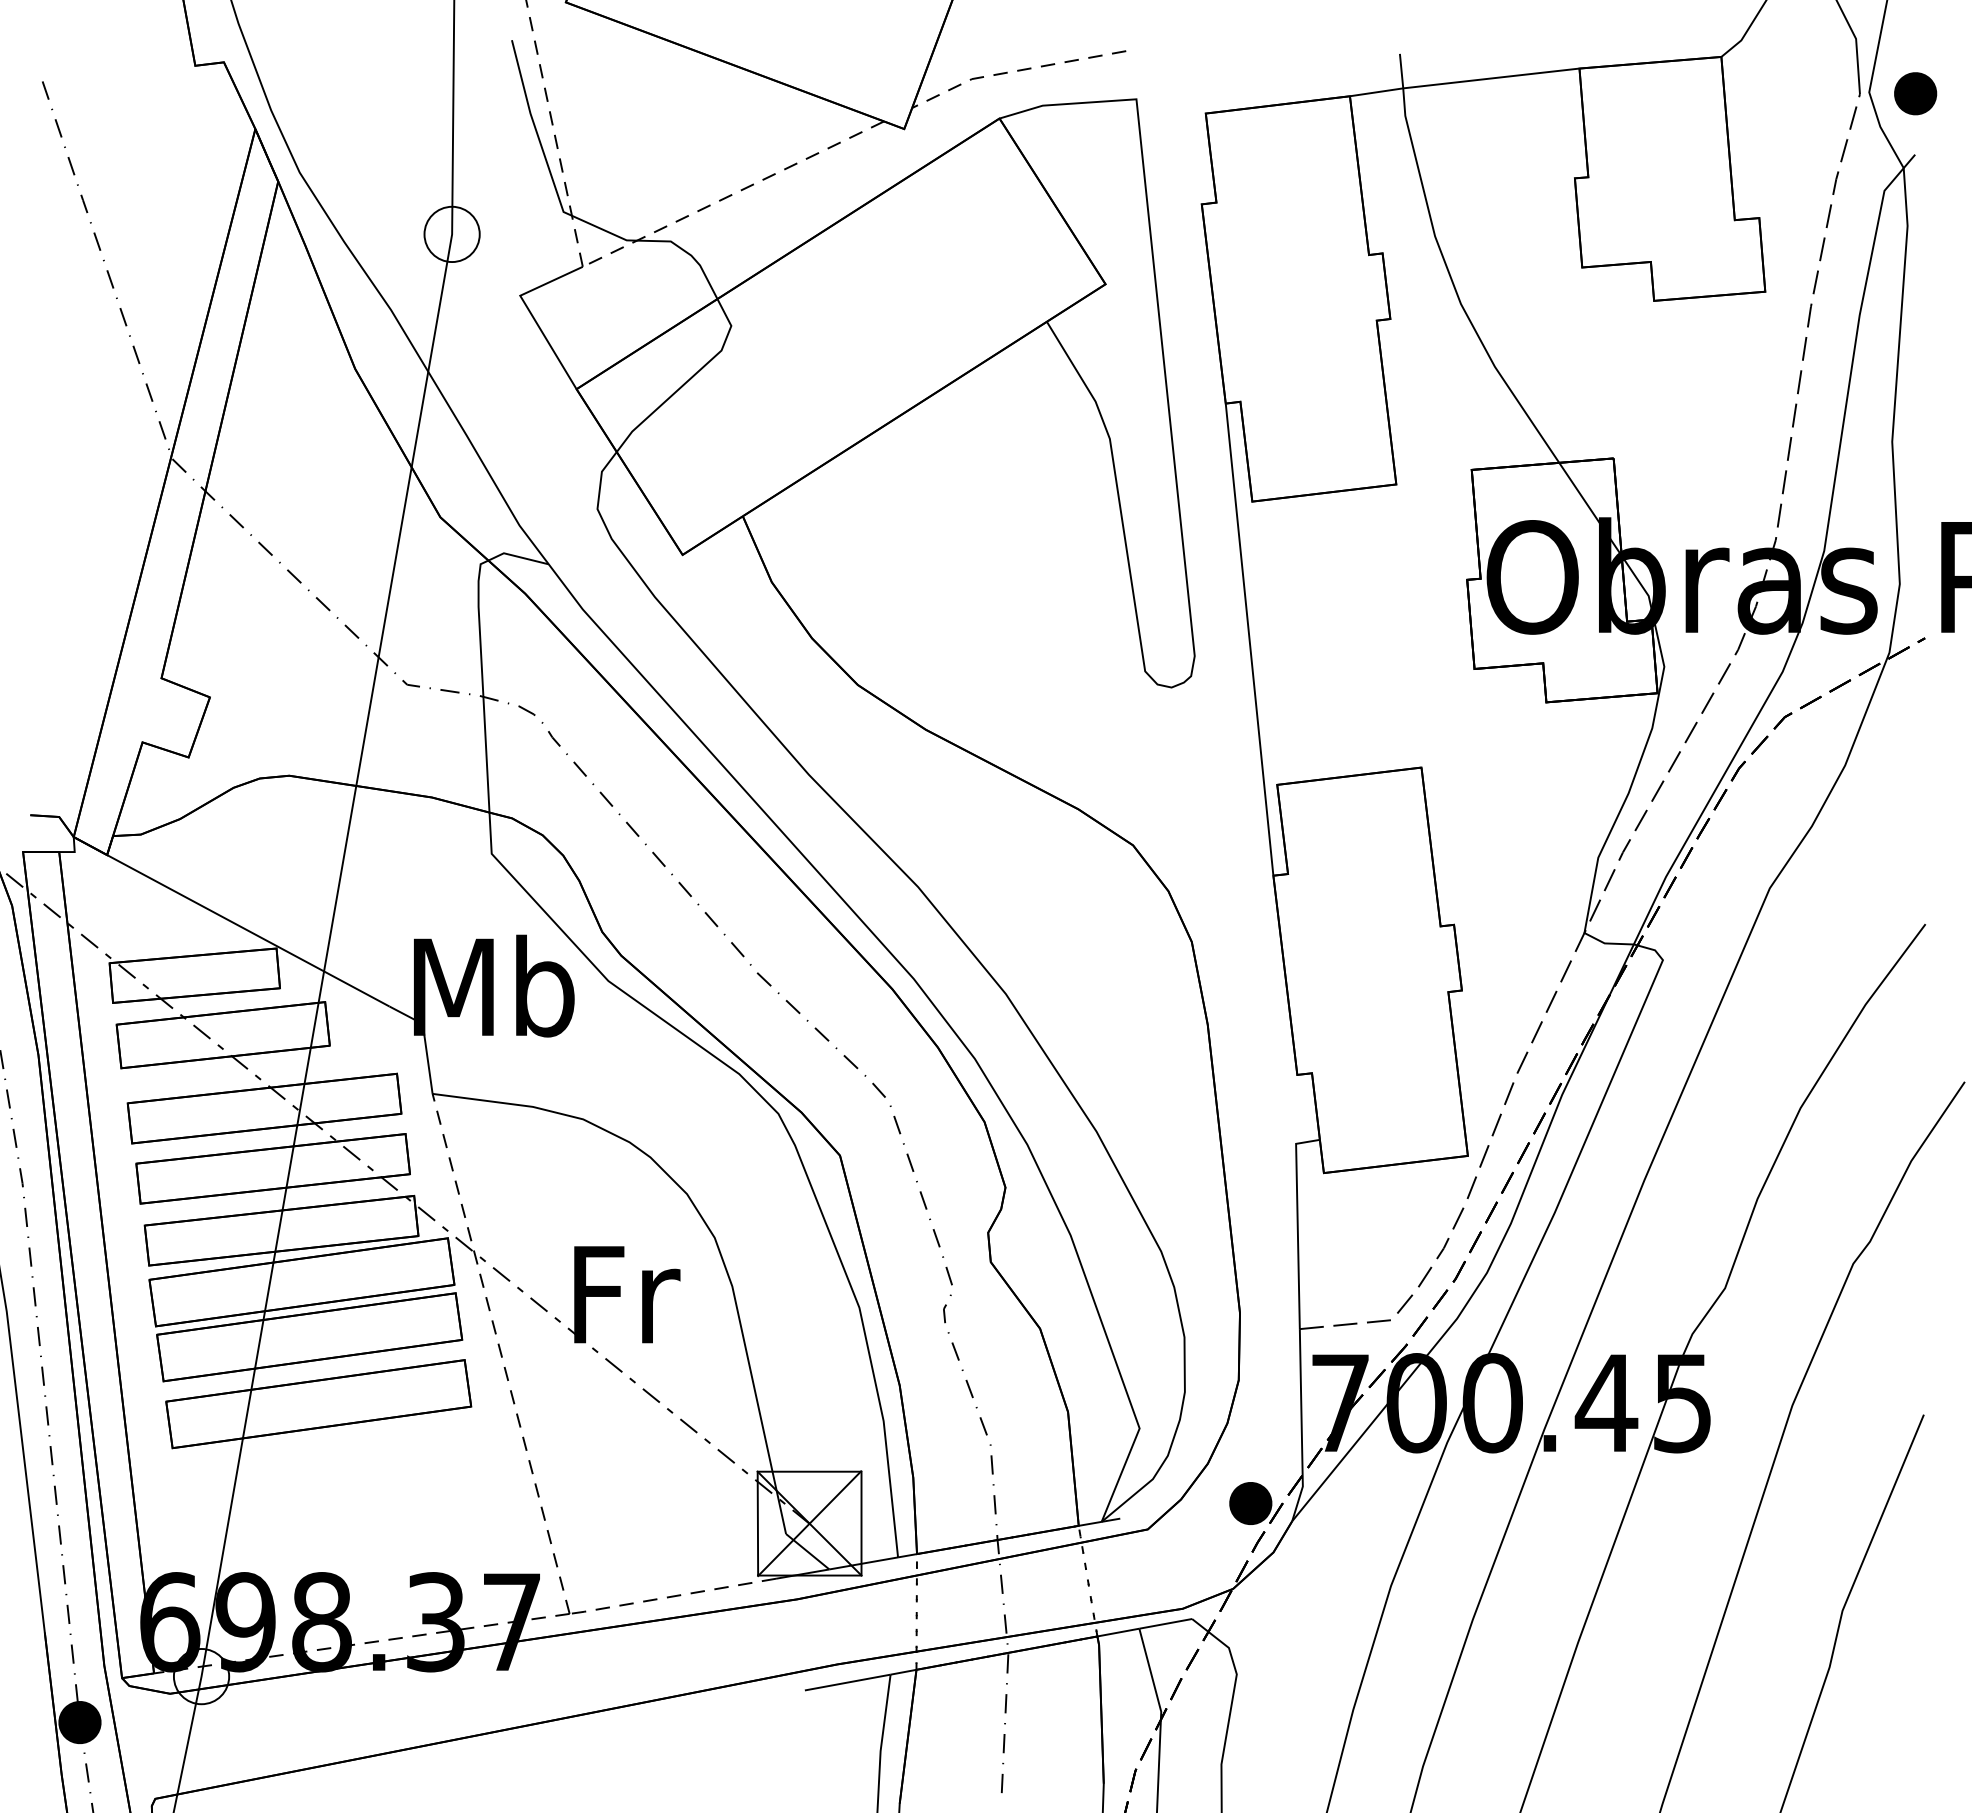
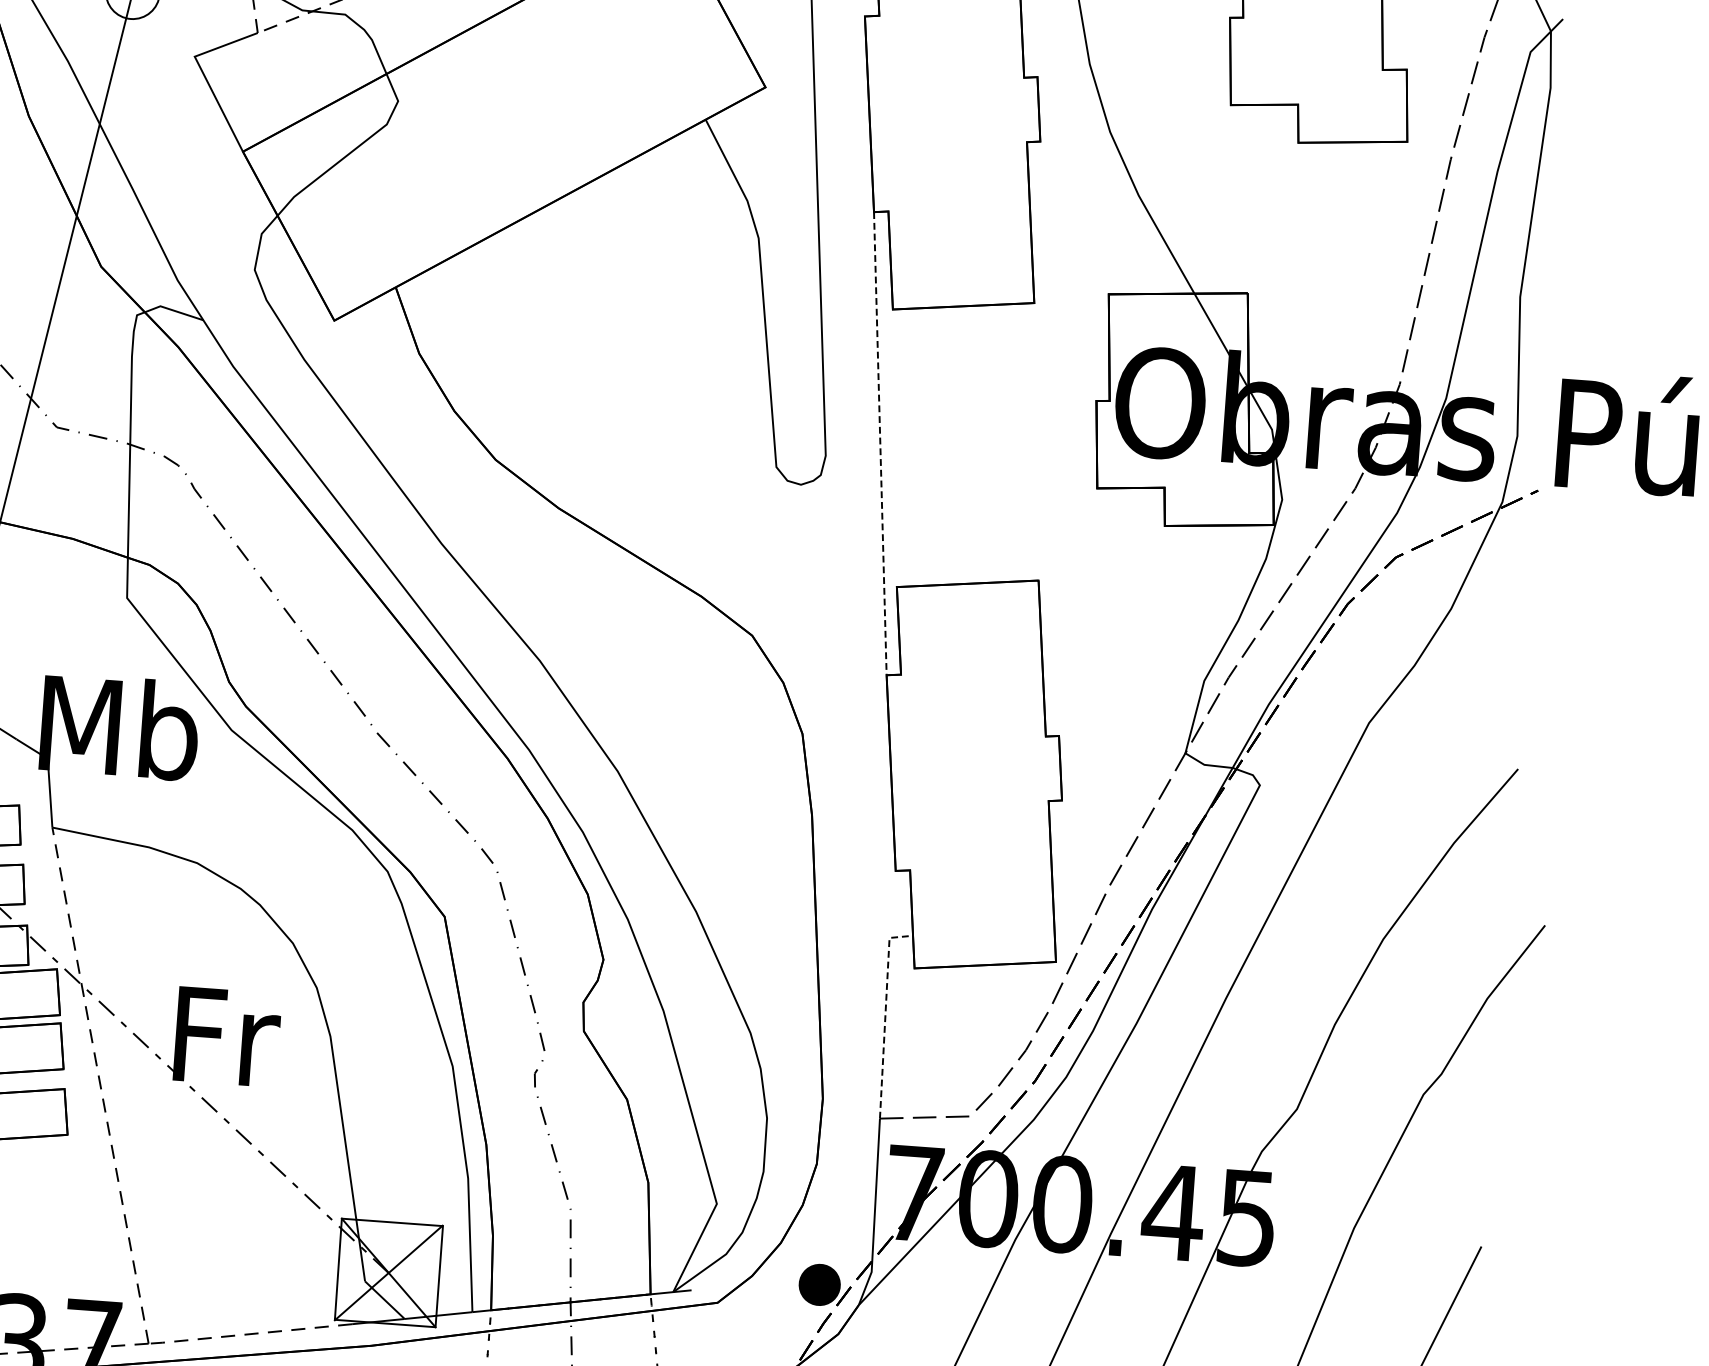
line: (1249, 640) -> (880, 444), solid -> dashed
line: (1297, 1223) -> (885, 1015), solid -> dashed

